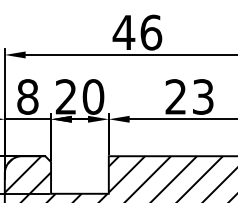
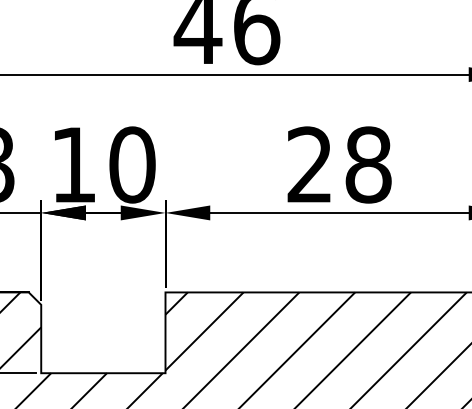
text: (65, 96) -> (72, 163), 20 -> 10
text: (202, 96) -> (366, 163), 23 -> 28

